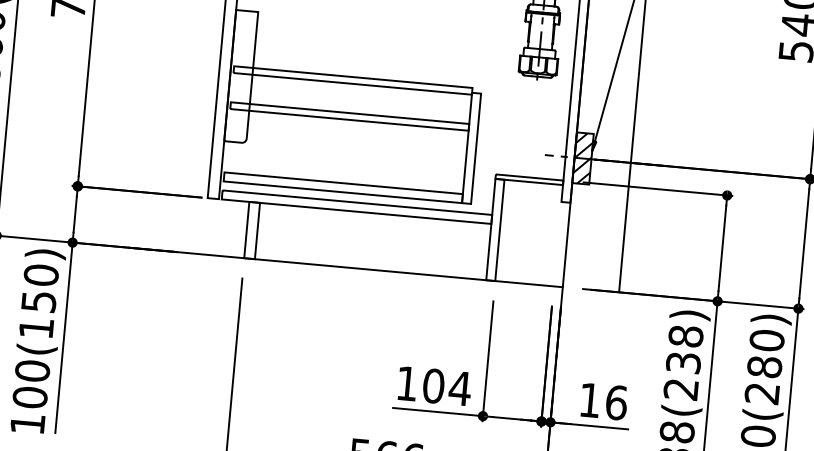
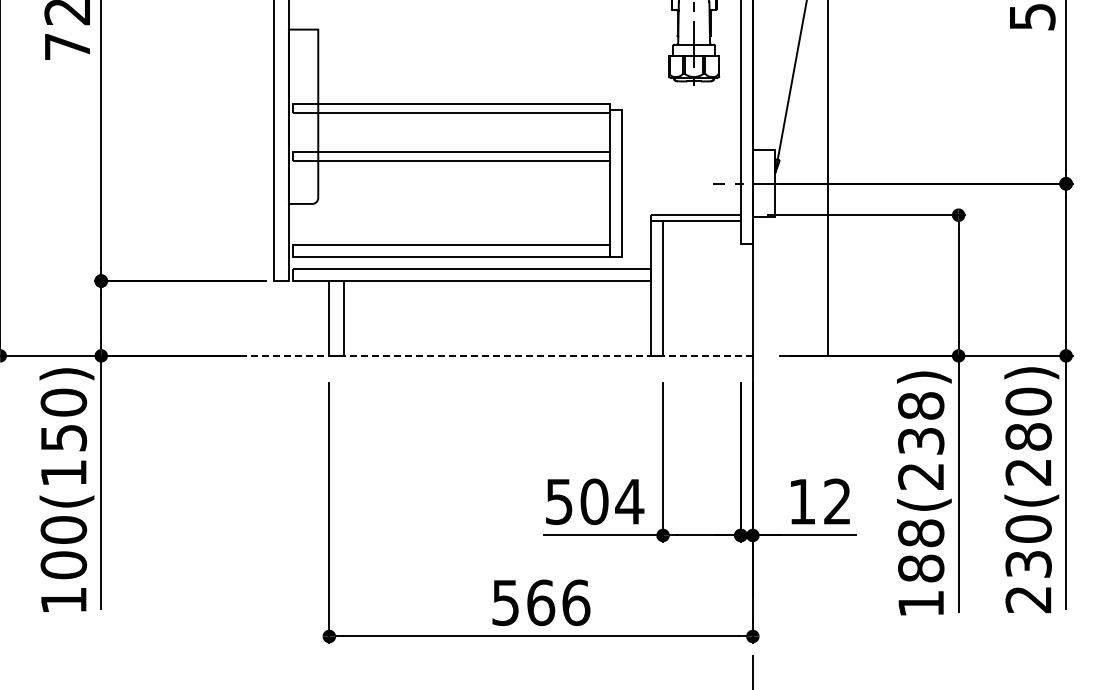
hatch: (582, 158) -> (763, 183), removed
line: (345, 267) -> (464, 355), solid -> dashed
text: (407, 384) -> (559, 502), 104 -> 504
text: (616, 402) -> (837, 501), 16 -> 12

